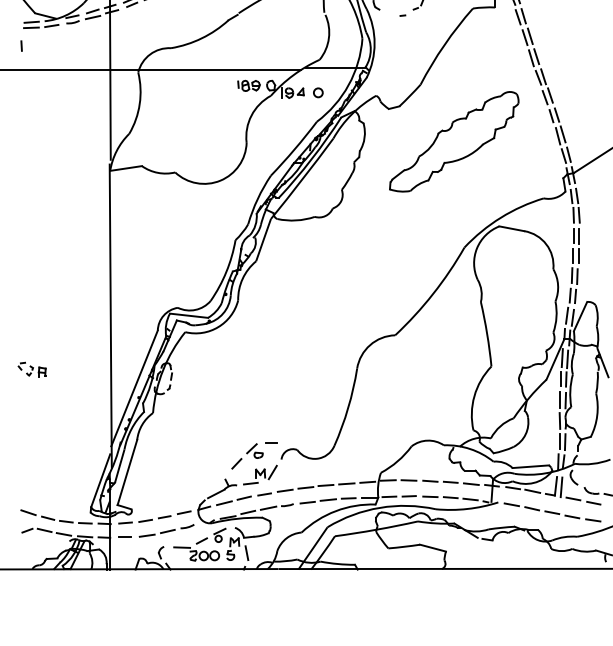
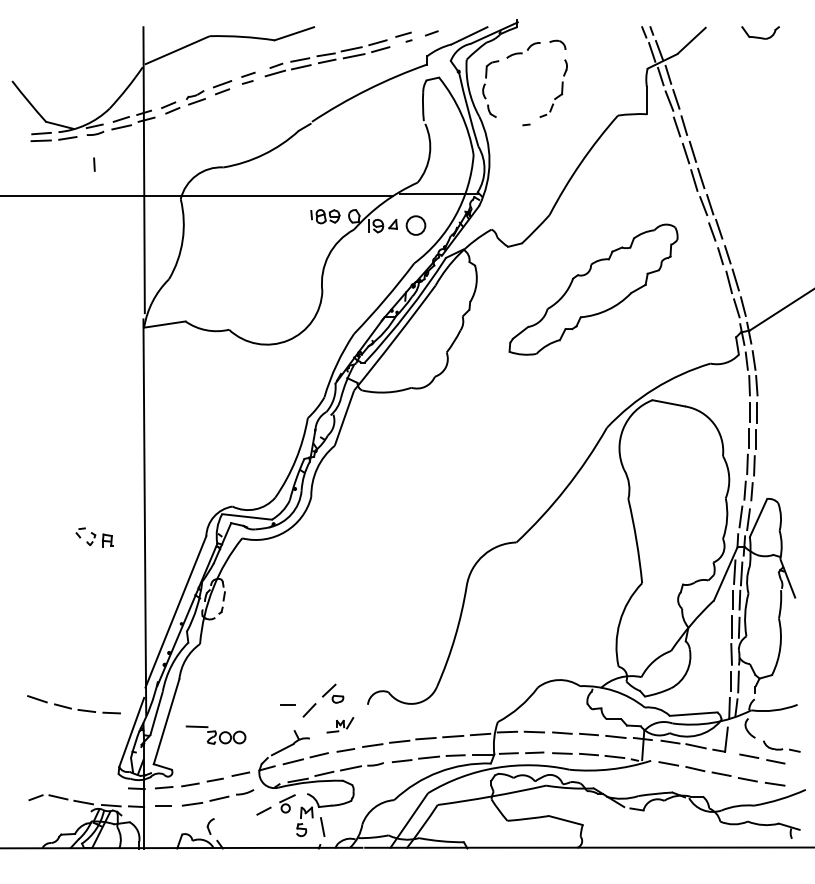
line: (21, 45) -> (94, 164), moved
circle: (317, 92) -> (415, 225), size x1.6
part: (32, 369) -> (94, 537), moved
line: (271, 442) -> (287, 704), moved
part: (260, 475) -> (340, 725), size x0.6
line: (561, 486) -> (733, 740), removed
part: (56, 516) -> (73, 704), moved
part: (196, 553) -> (215, 734), moved

